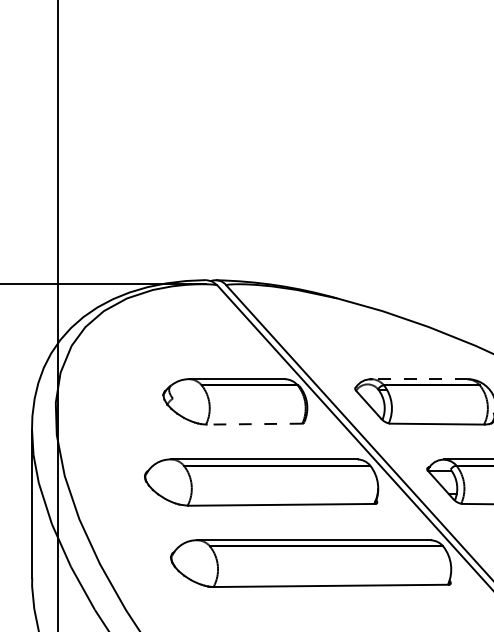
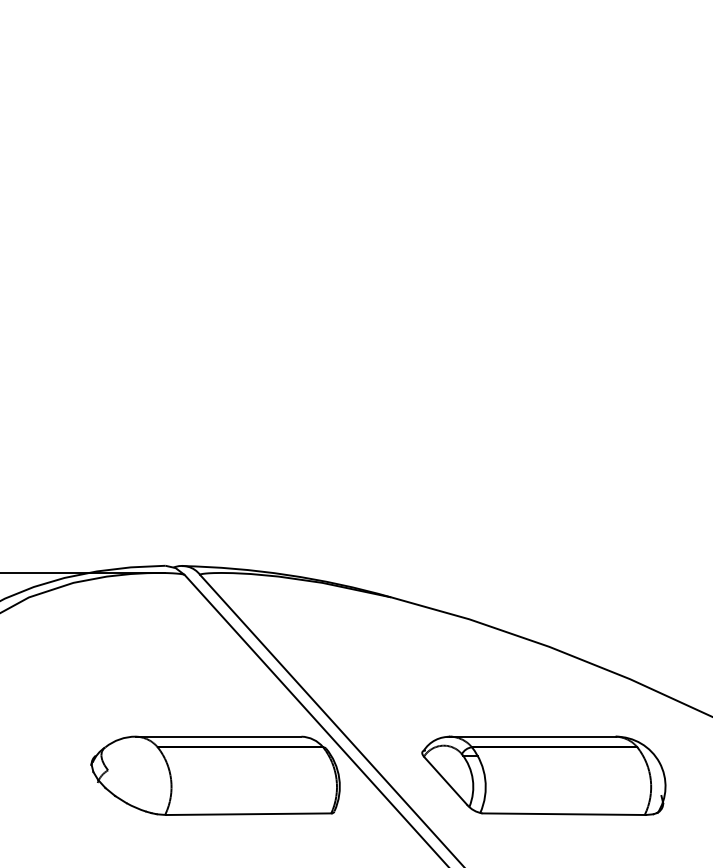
line: (419, 379) -> (533, 737), dashed -> solid
line: (254, 424) -> (248, 814), dashed -> solid

